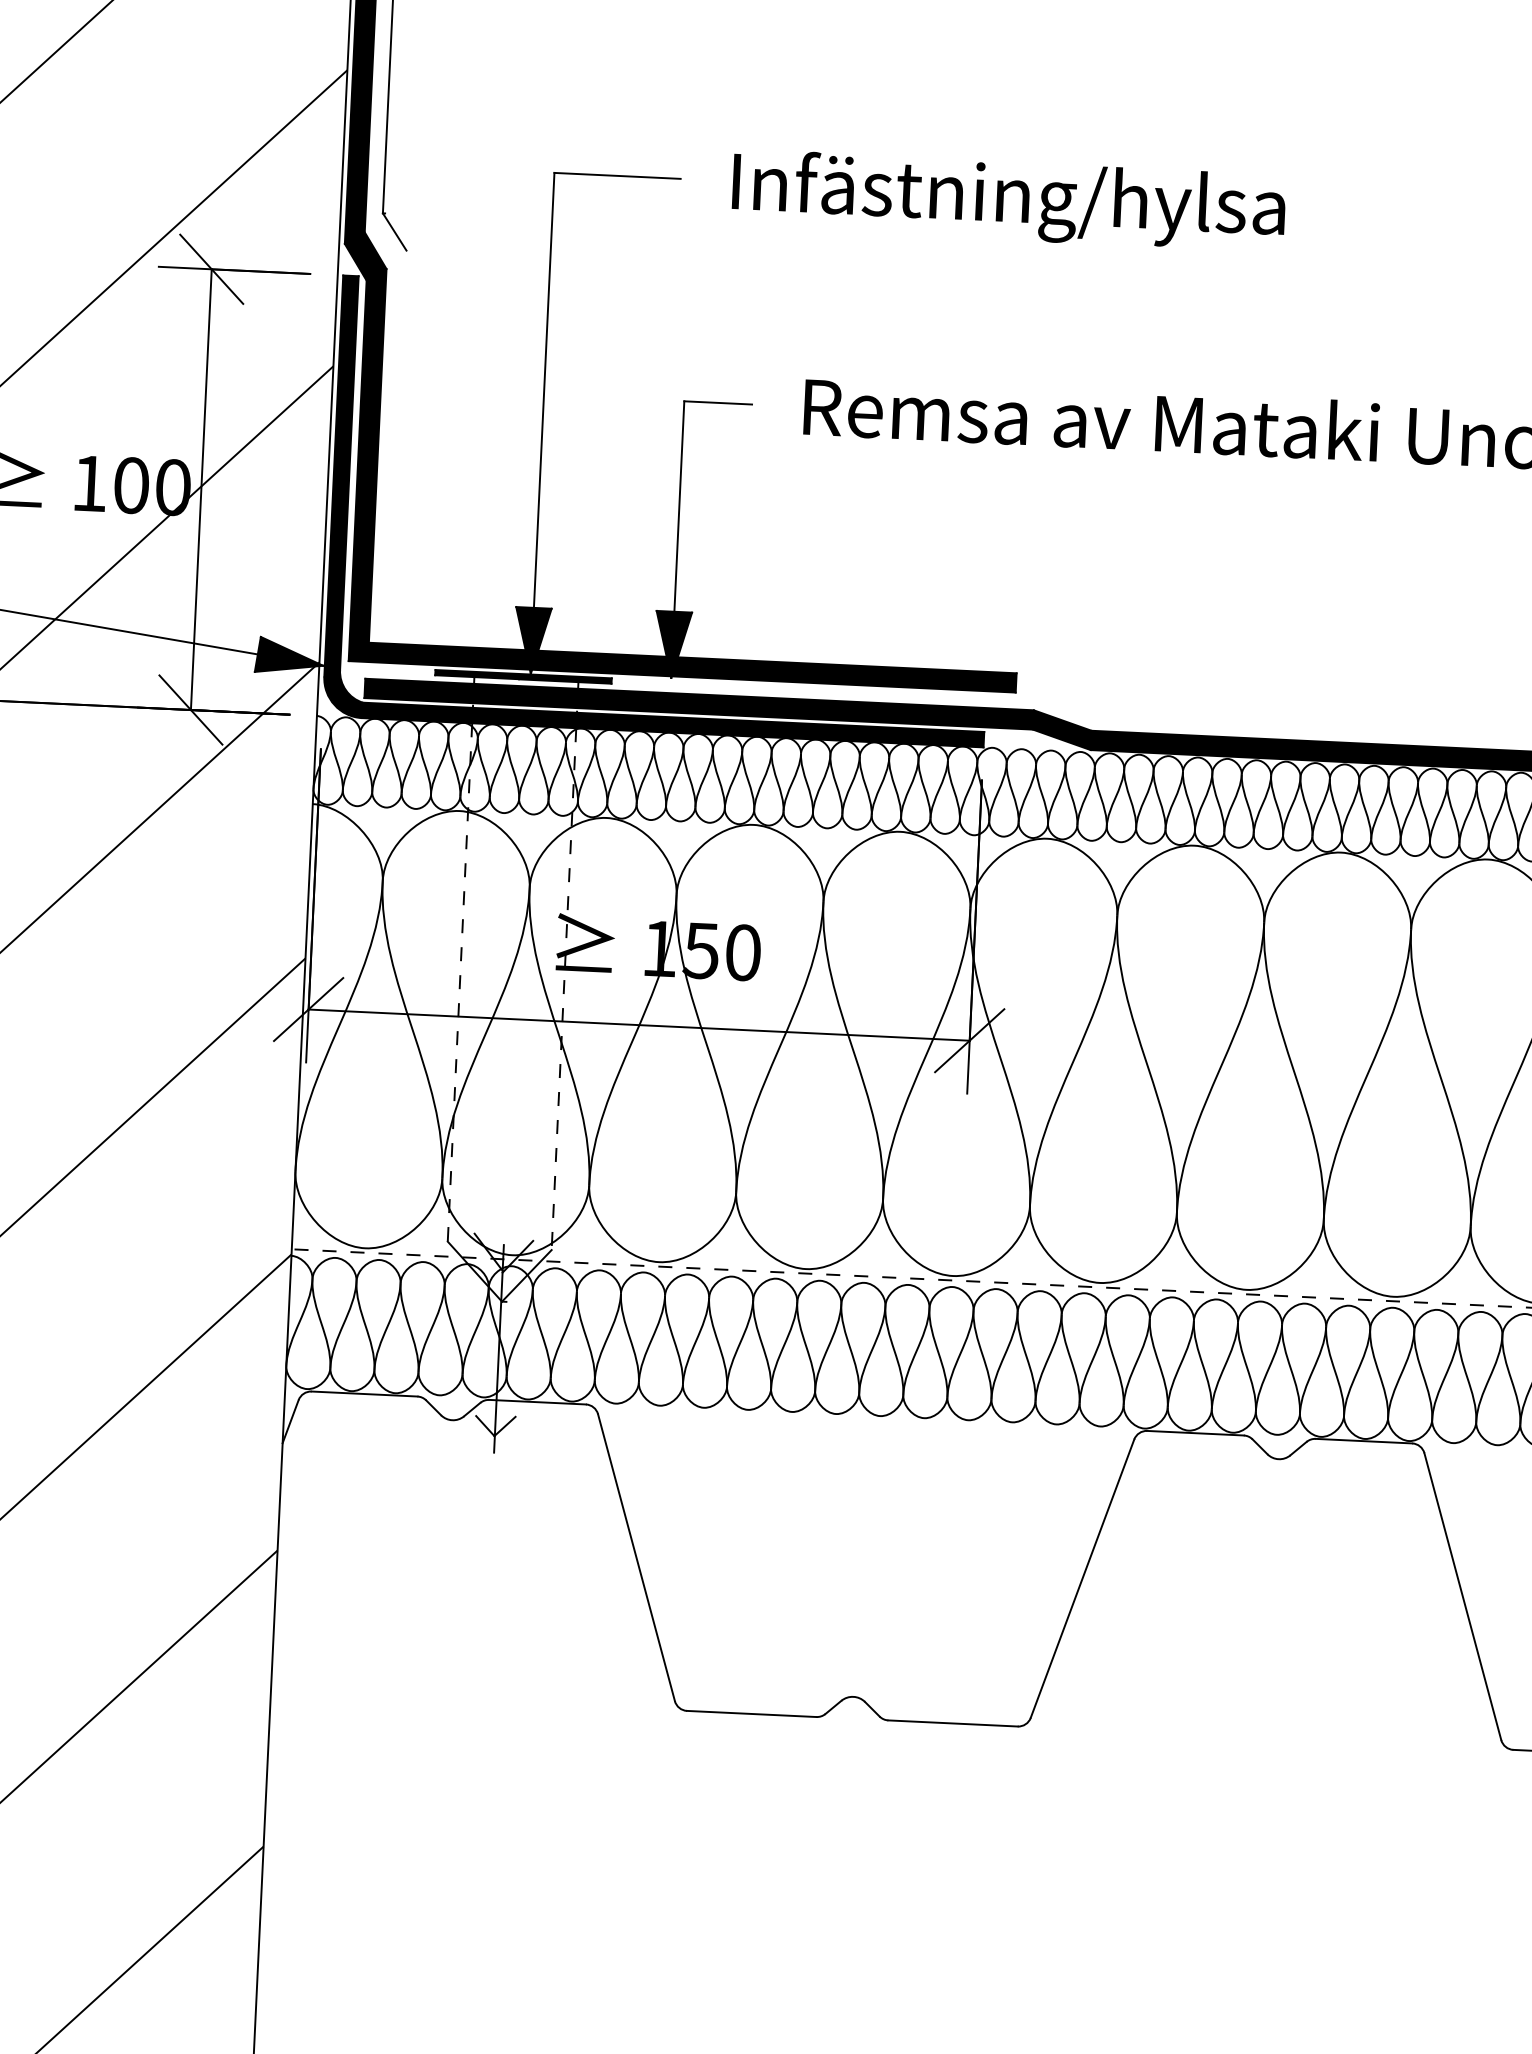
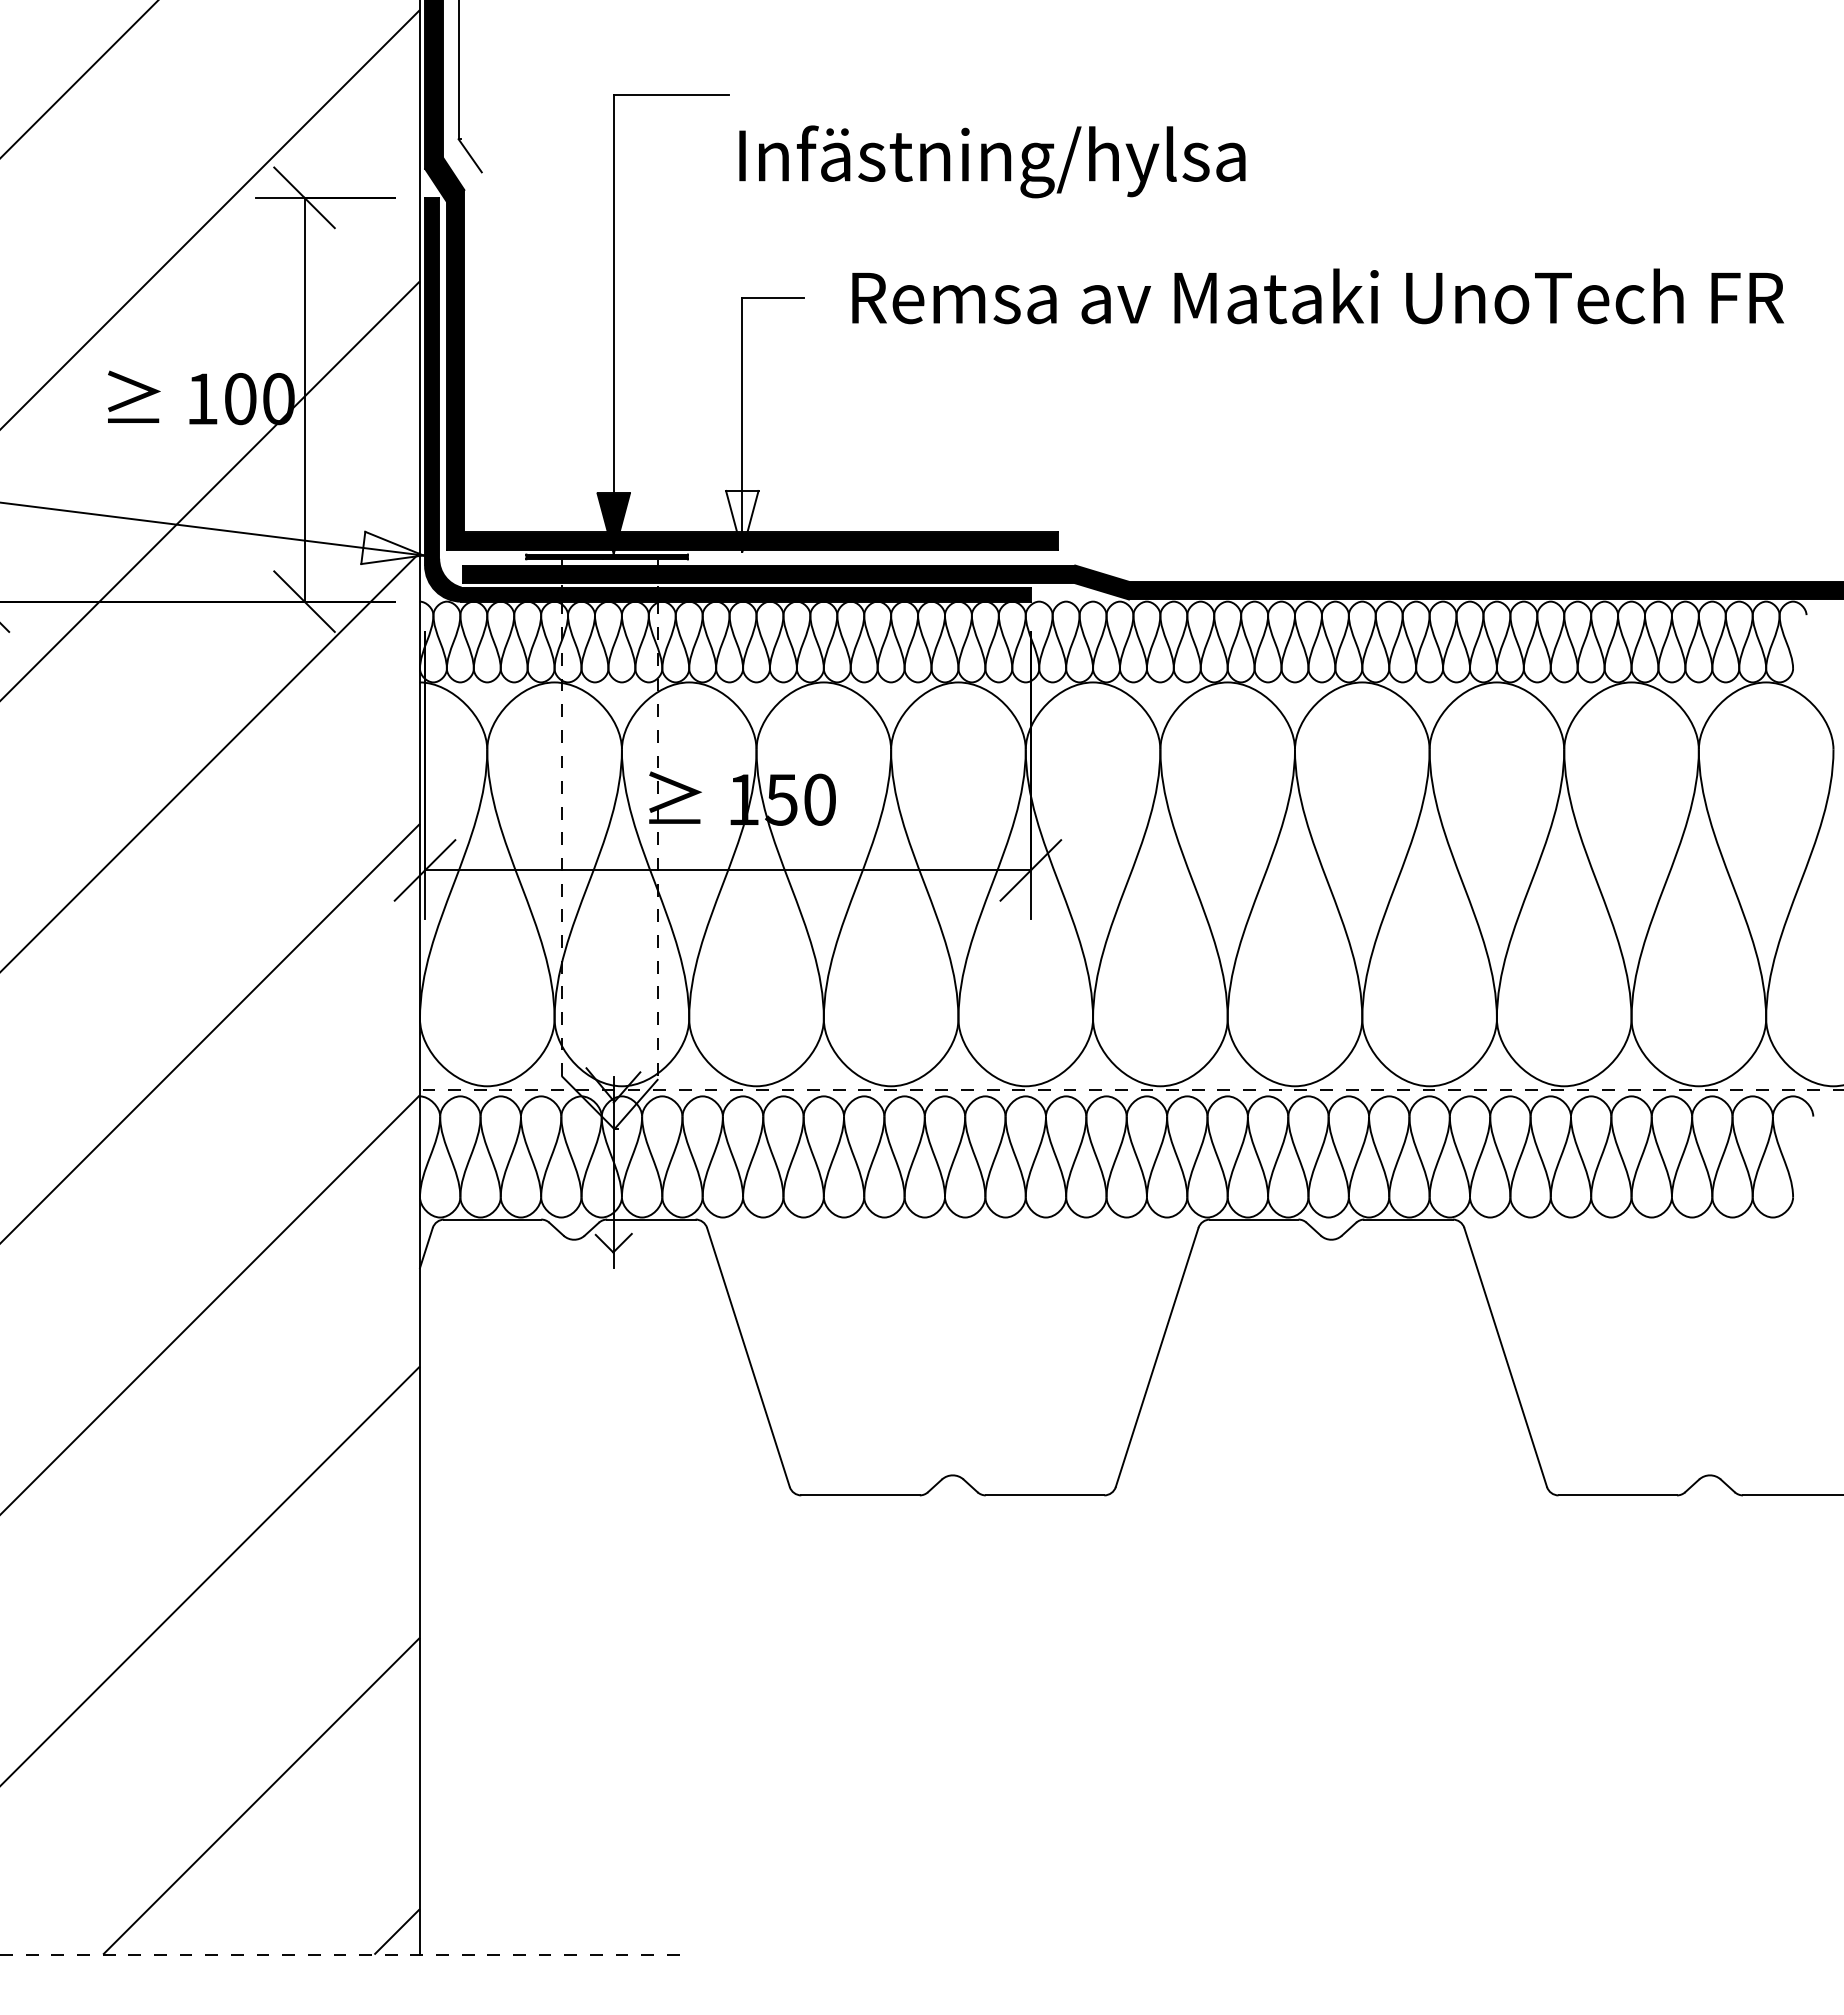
text: (1008, 200) -> (992, 161), moved
fill: (673, 643) -> (742, 520), removed
fill: (289, 655) -> (392, 547), removed

